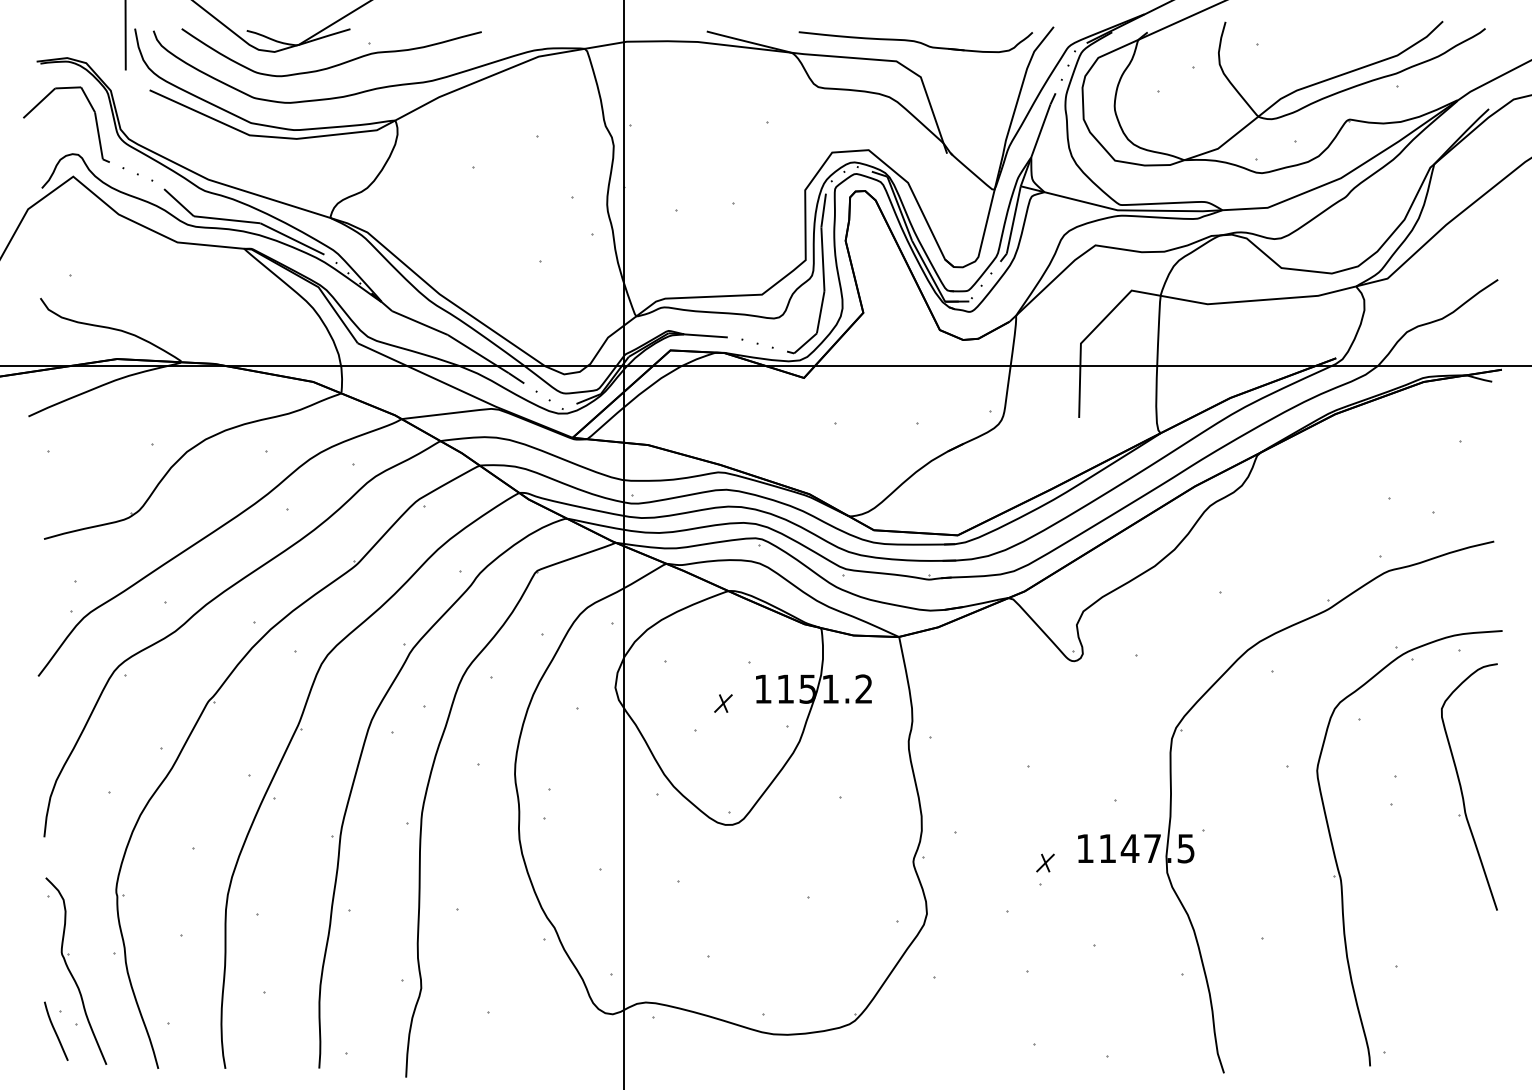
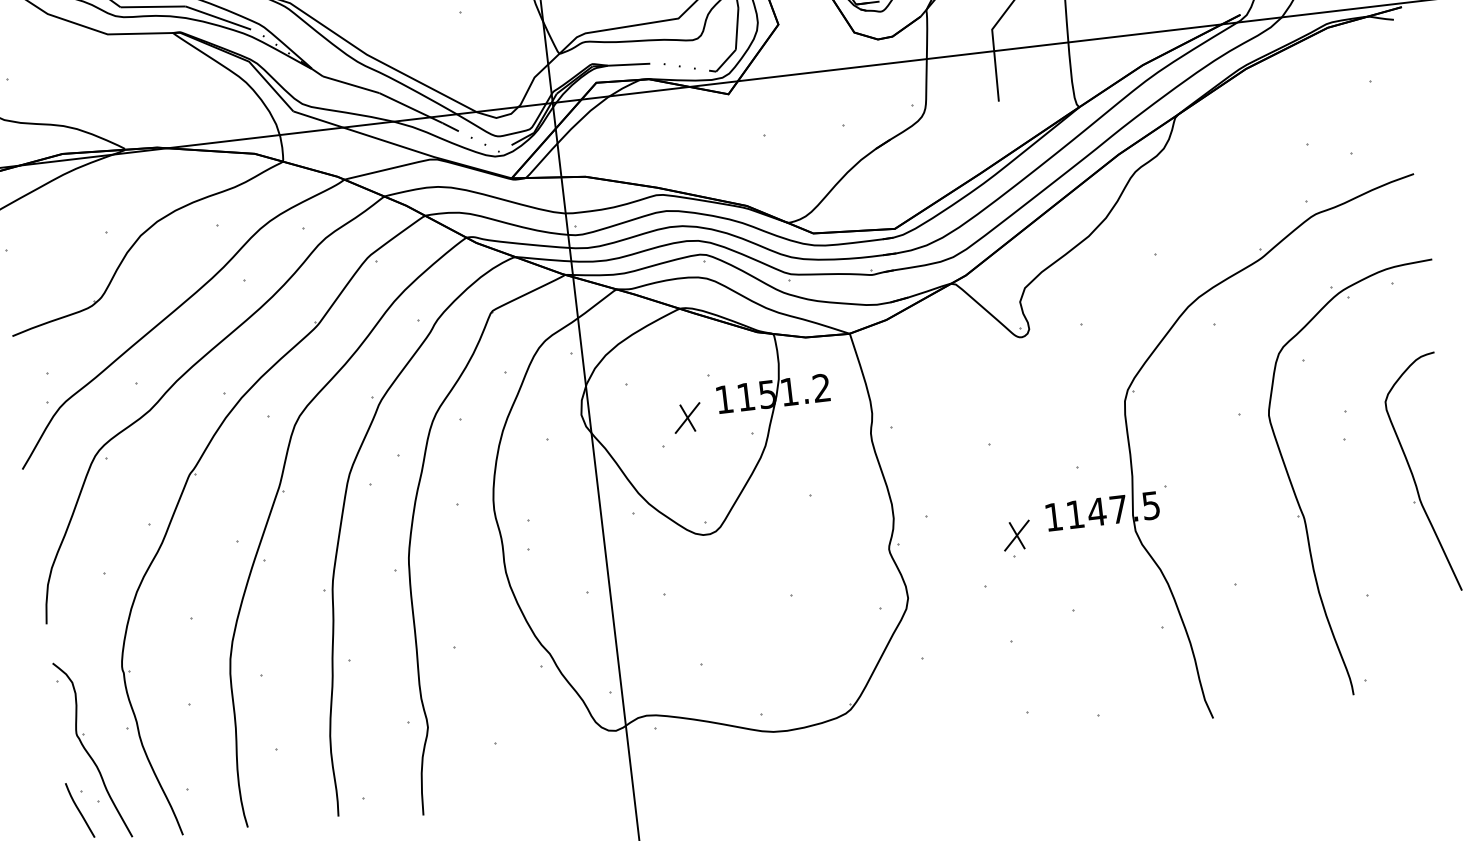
part: (723, 703) -> (687, 417), size x1.67
part: (1462, 789) -> (1414, 477), moved
part: (1045, 862) -> (1016, 535), size x1.67

